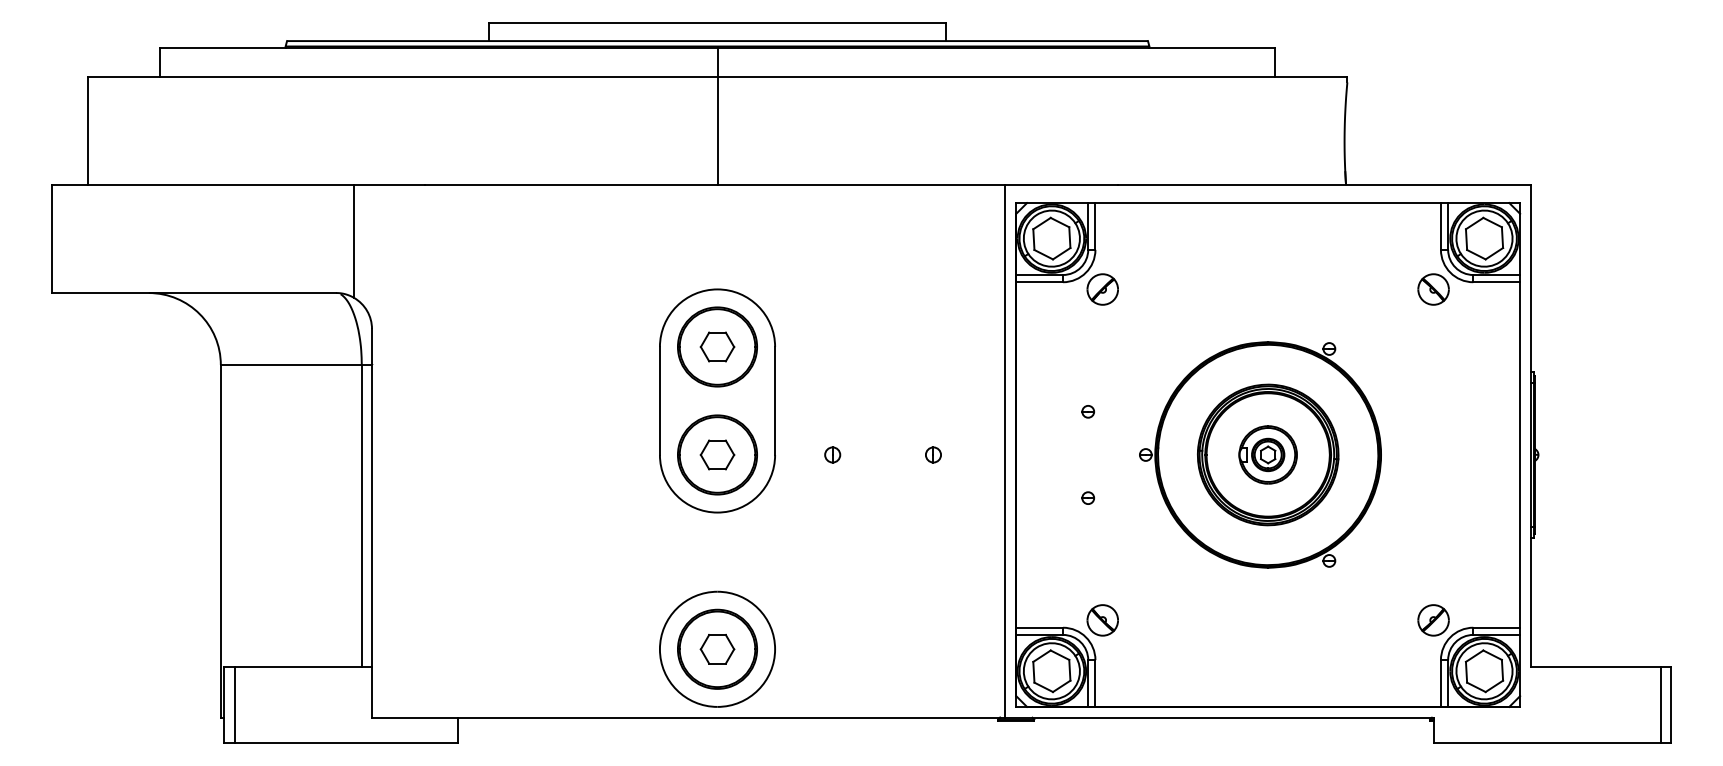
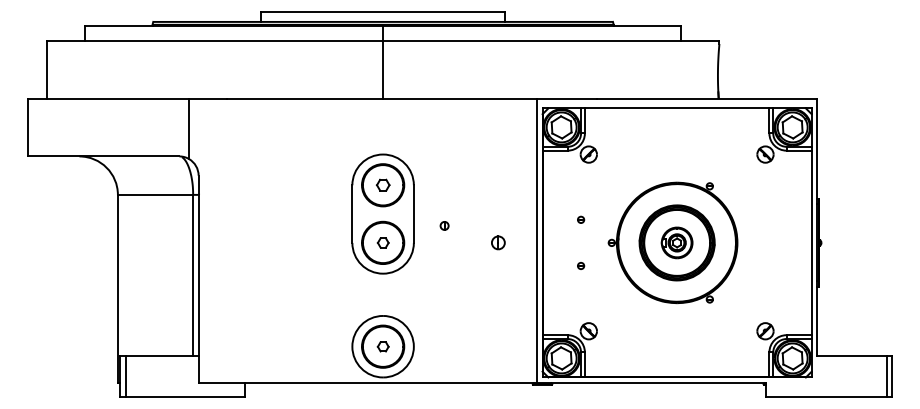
part: (718, 345) -> (383, 184), size x0.7
part: (718, 454) -> (383, 242), size x0.6
part: (832, 454) -> (444, 225), moved
part: (933, 454) -> (498, 242), size x1.6
part: (718, 648) -> (383, 346), size x0.6

